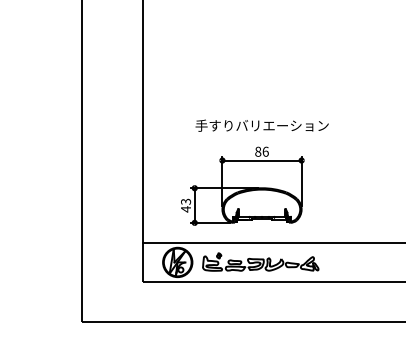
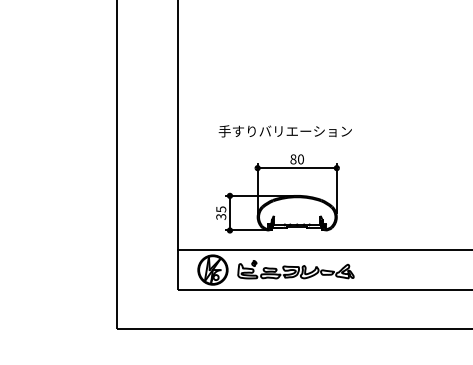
text: (261, 125) -> (284, 131), moved
text: (266, 151) -> (301, 159), 86 -> 80
text: (186, 205) -> (221, 213), 43 -> 35

